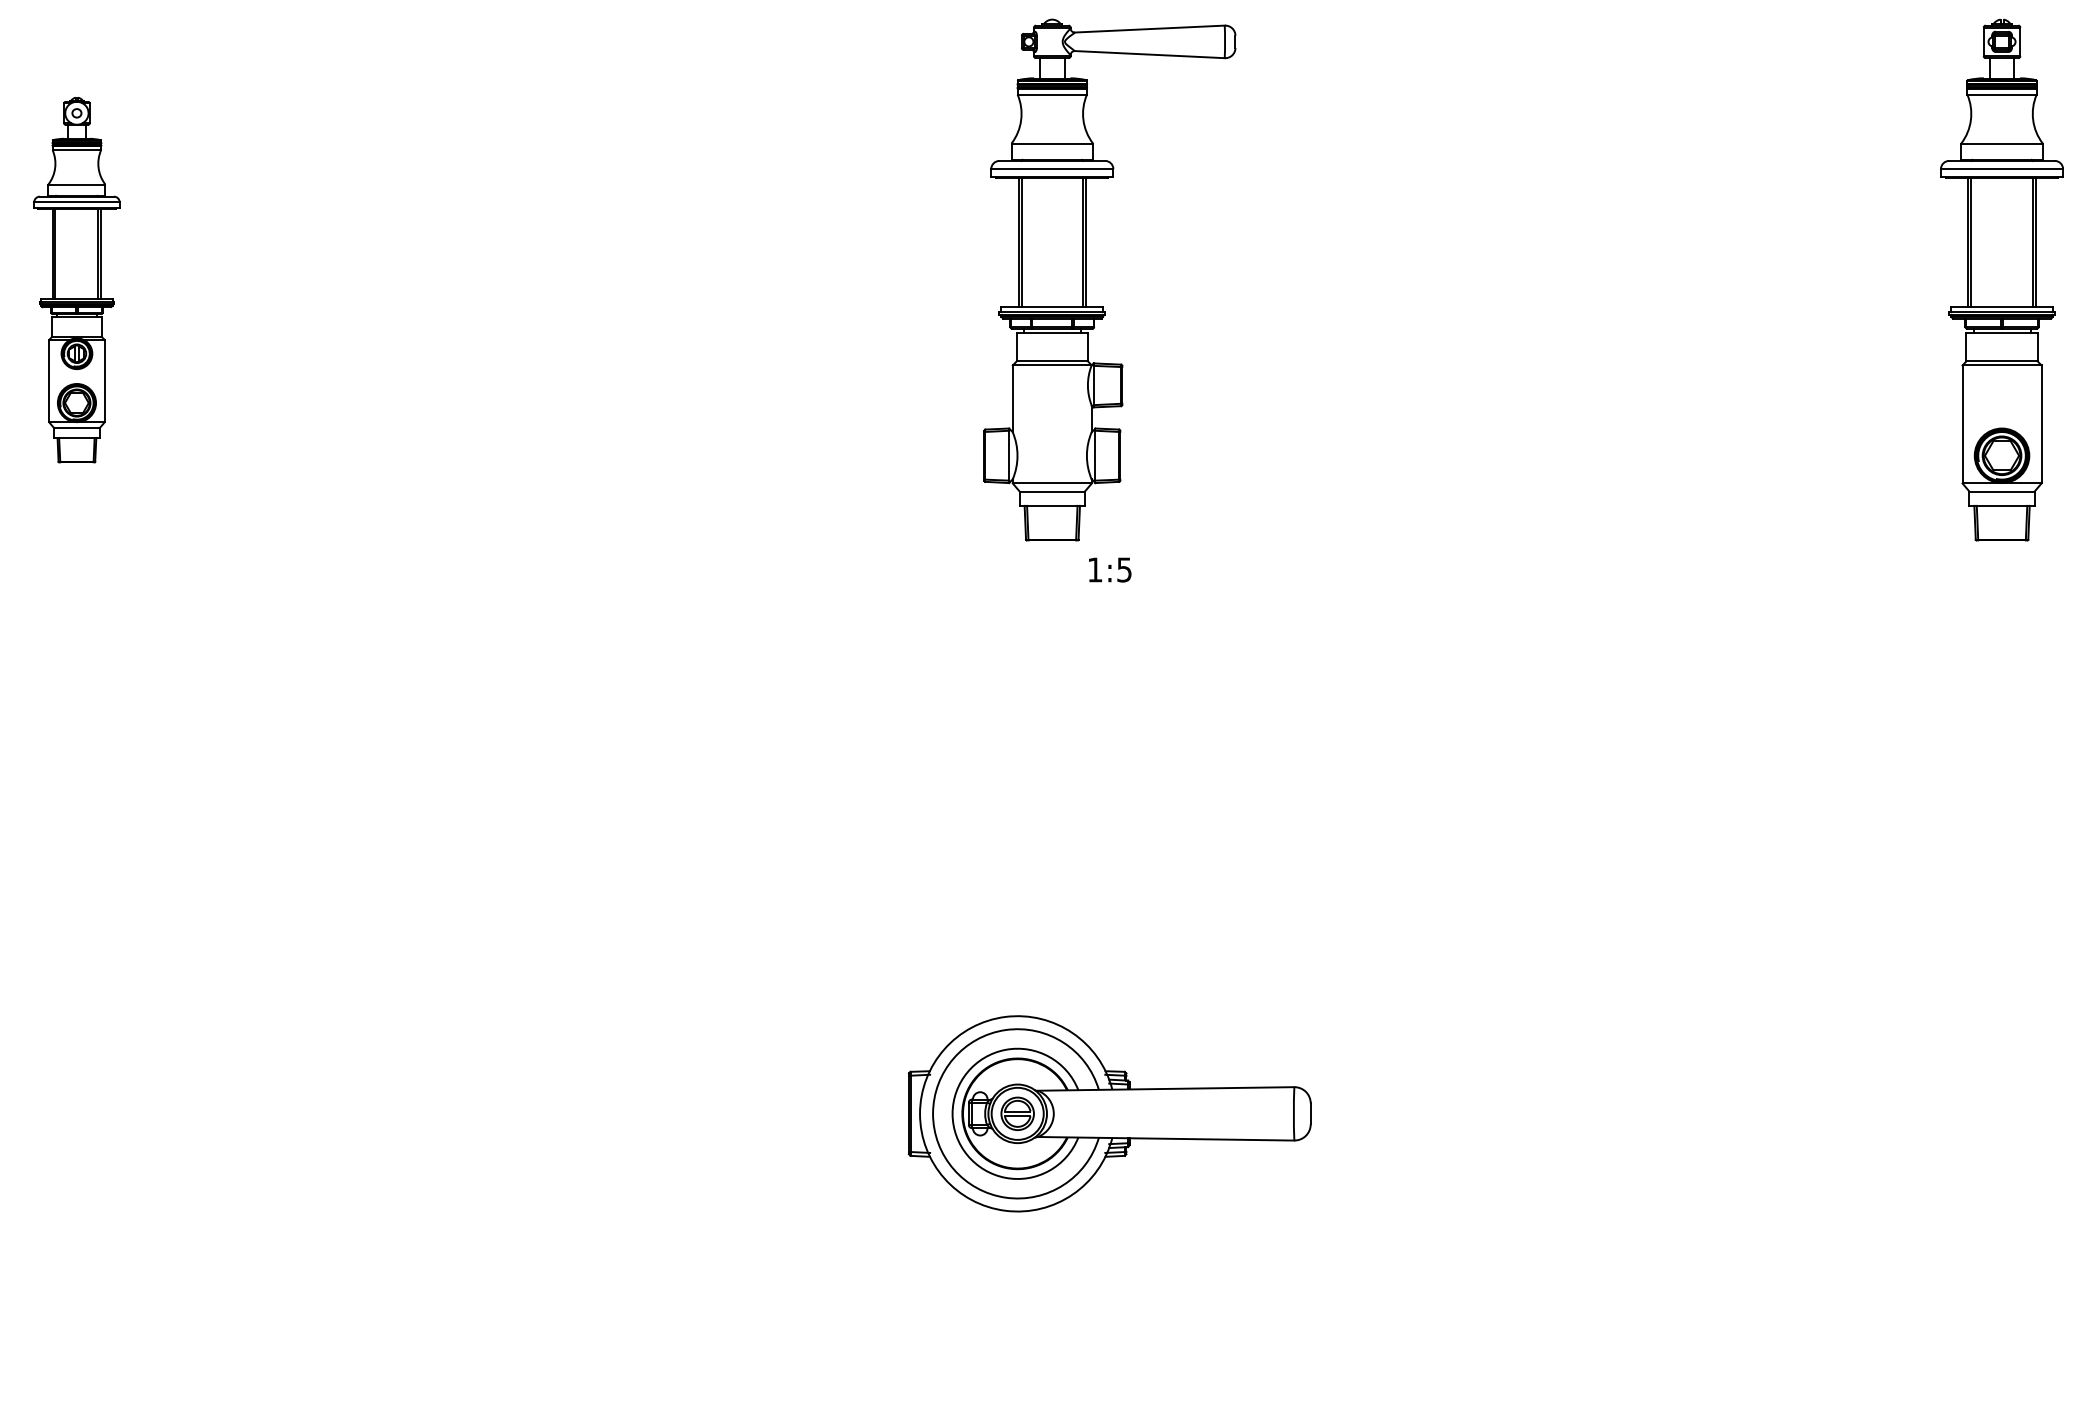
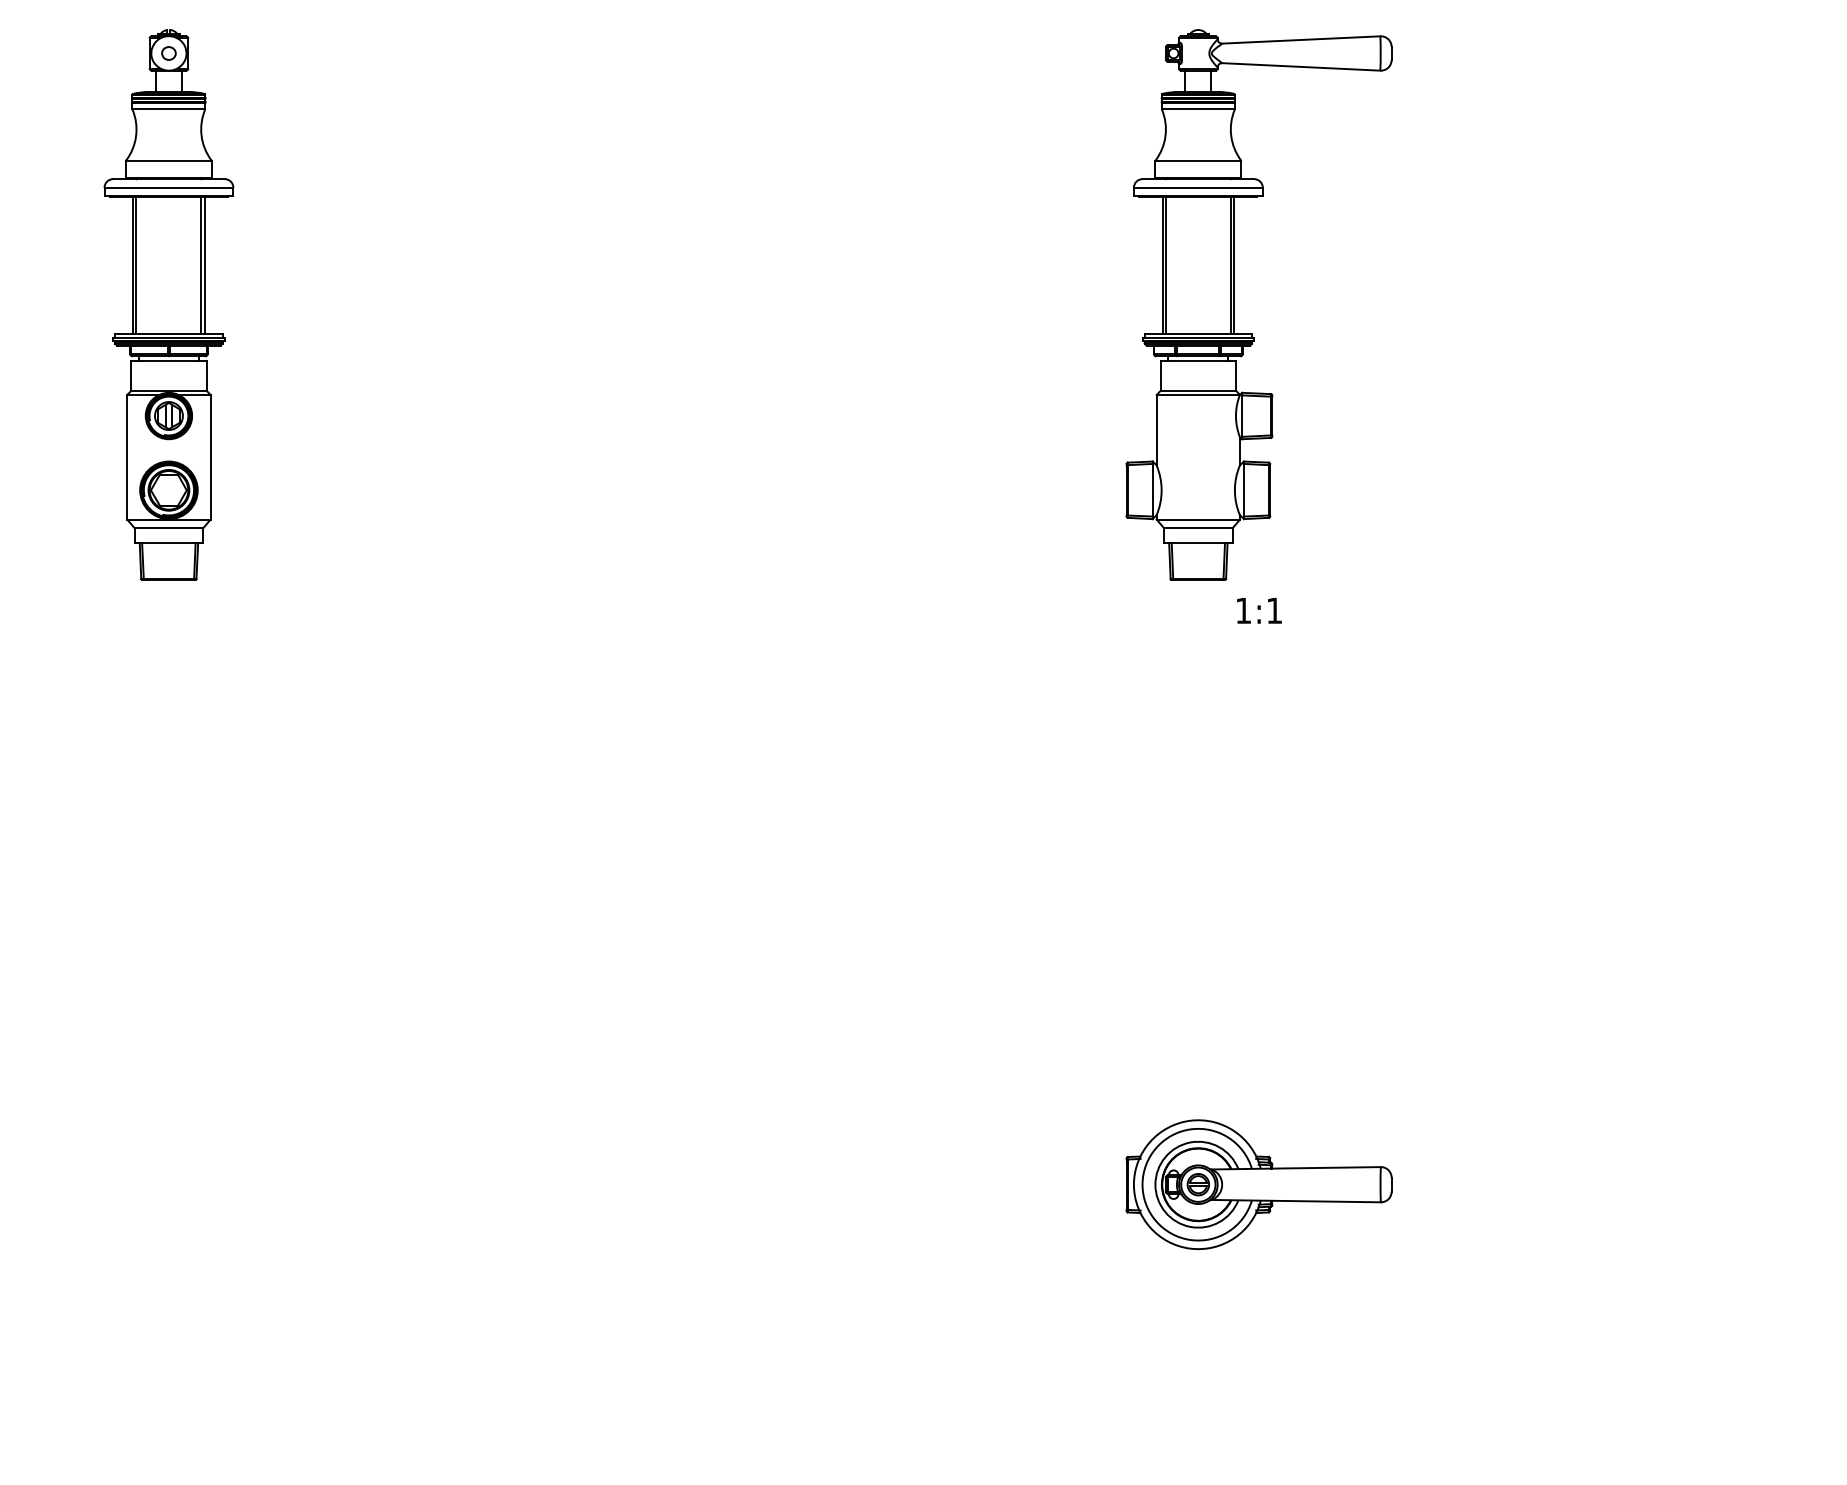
part: (76, 279) -> (168, 304), size x1.43
text: (1124, 569) -> (1274, 610), 1:5 -> 1:1
part: (1109, 1113) -> (1258, 1184), size x0.62

